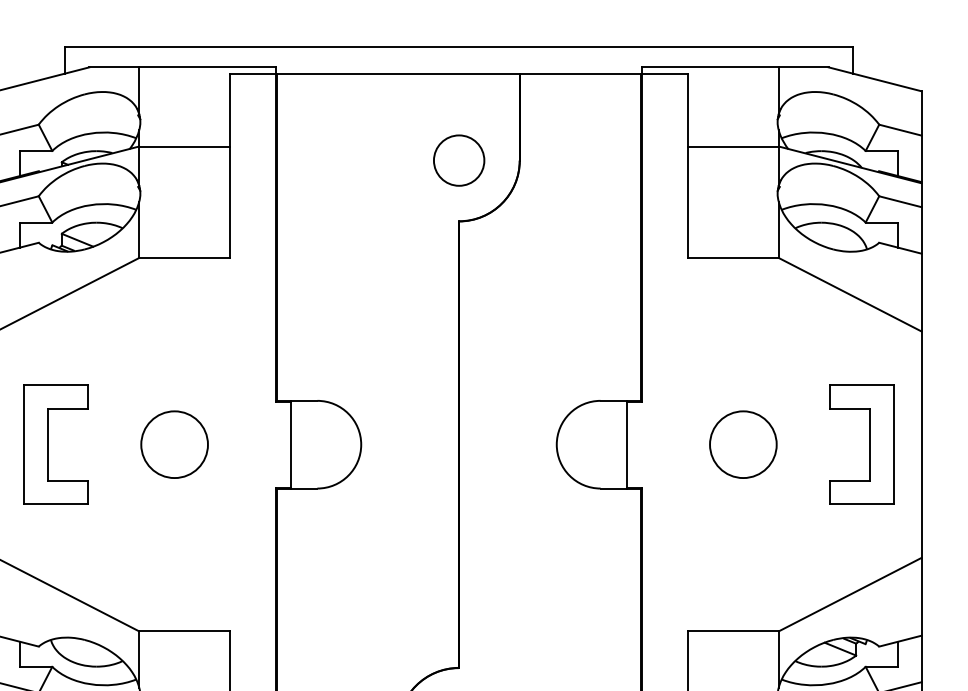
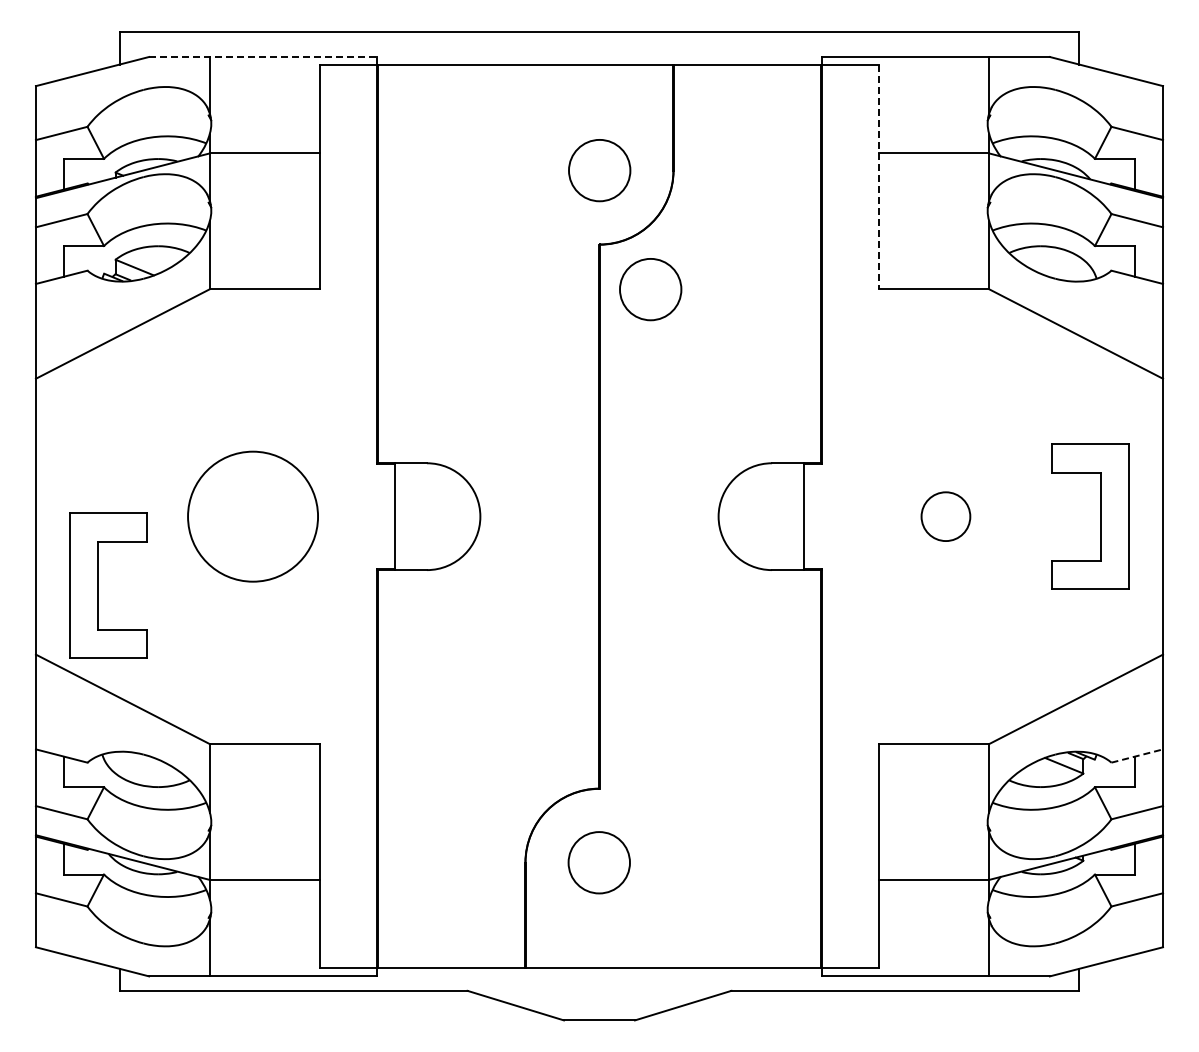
line: (183, 66) -> (263, 56), solid -> dashed
line: (688, 166) -> (878, 177), solid -> dashed
circle: (500, 258) -> (650, 289), added
part: (47, 444) -> (98, 585), moved
circle: (174, 444) -> (252, 516), size x1.6
circle: (743, 444) -> (945, 516), size x0.6
line: (900, 641) -> (1137, 756), solid -> dashed

